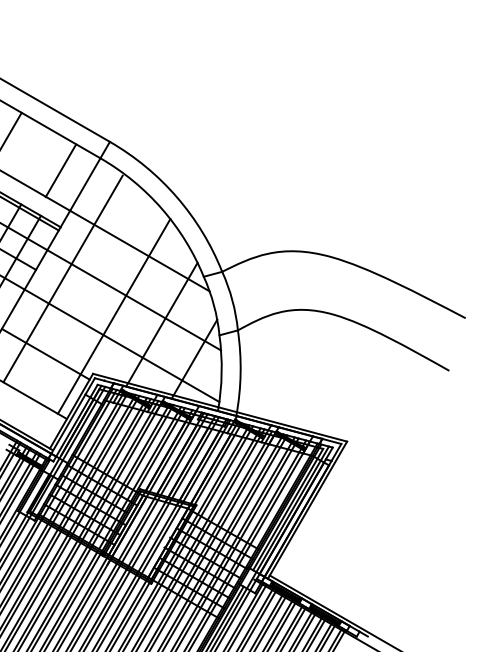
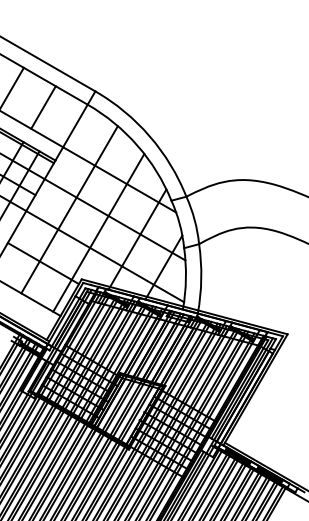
line: (60, 170) -> (43, 107), moved
line: (62, 278) -> (69, 209), moved

